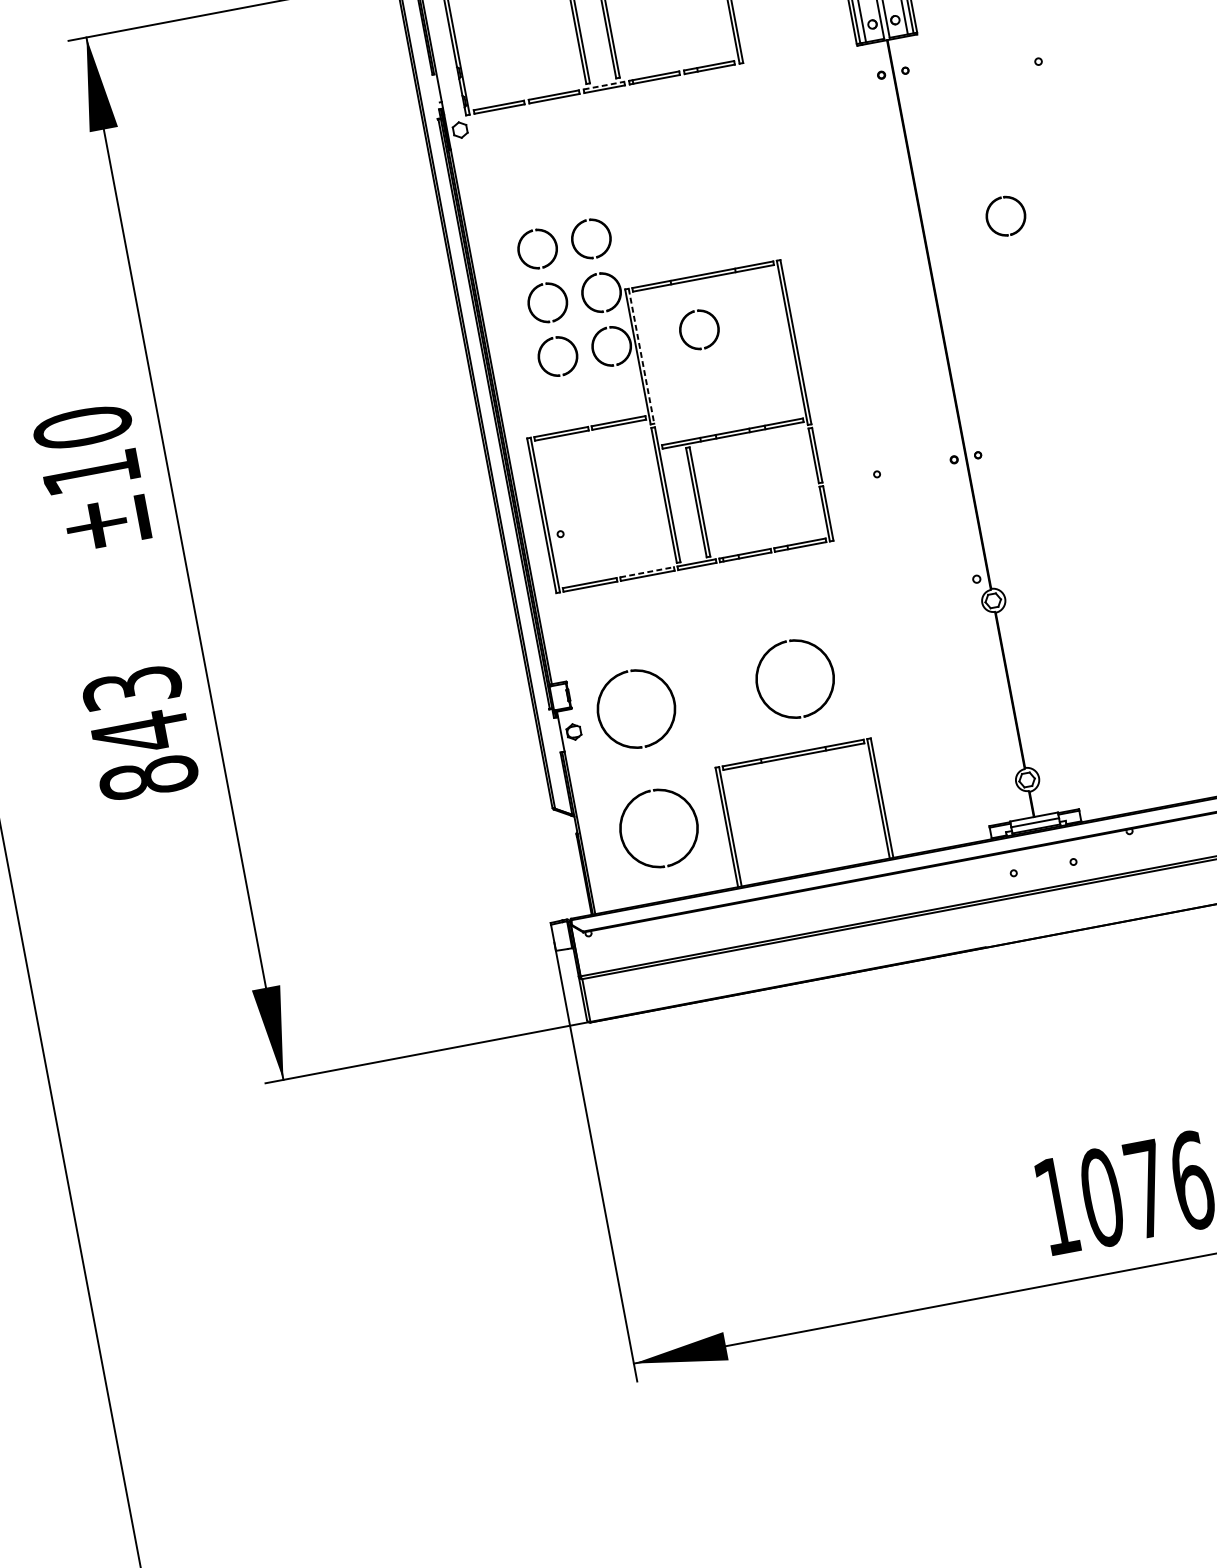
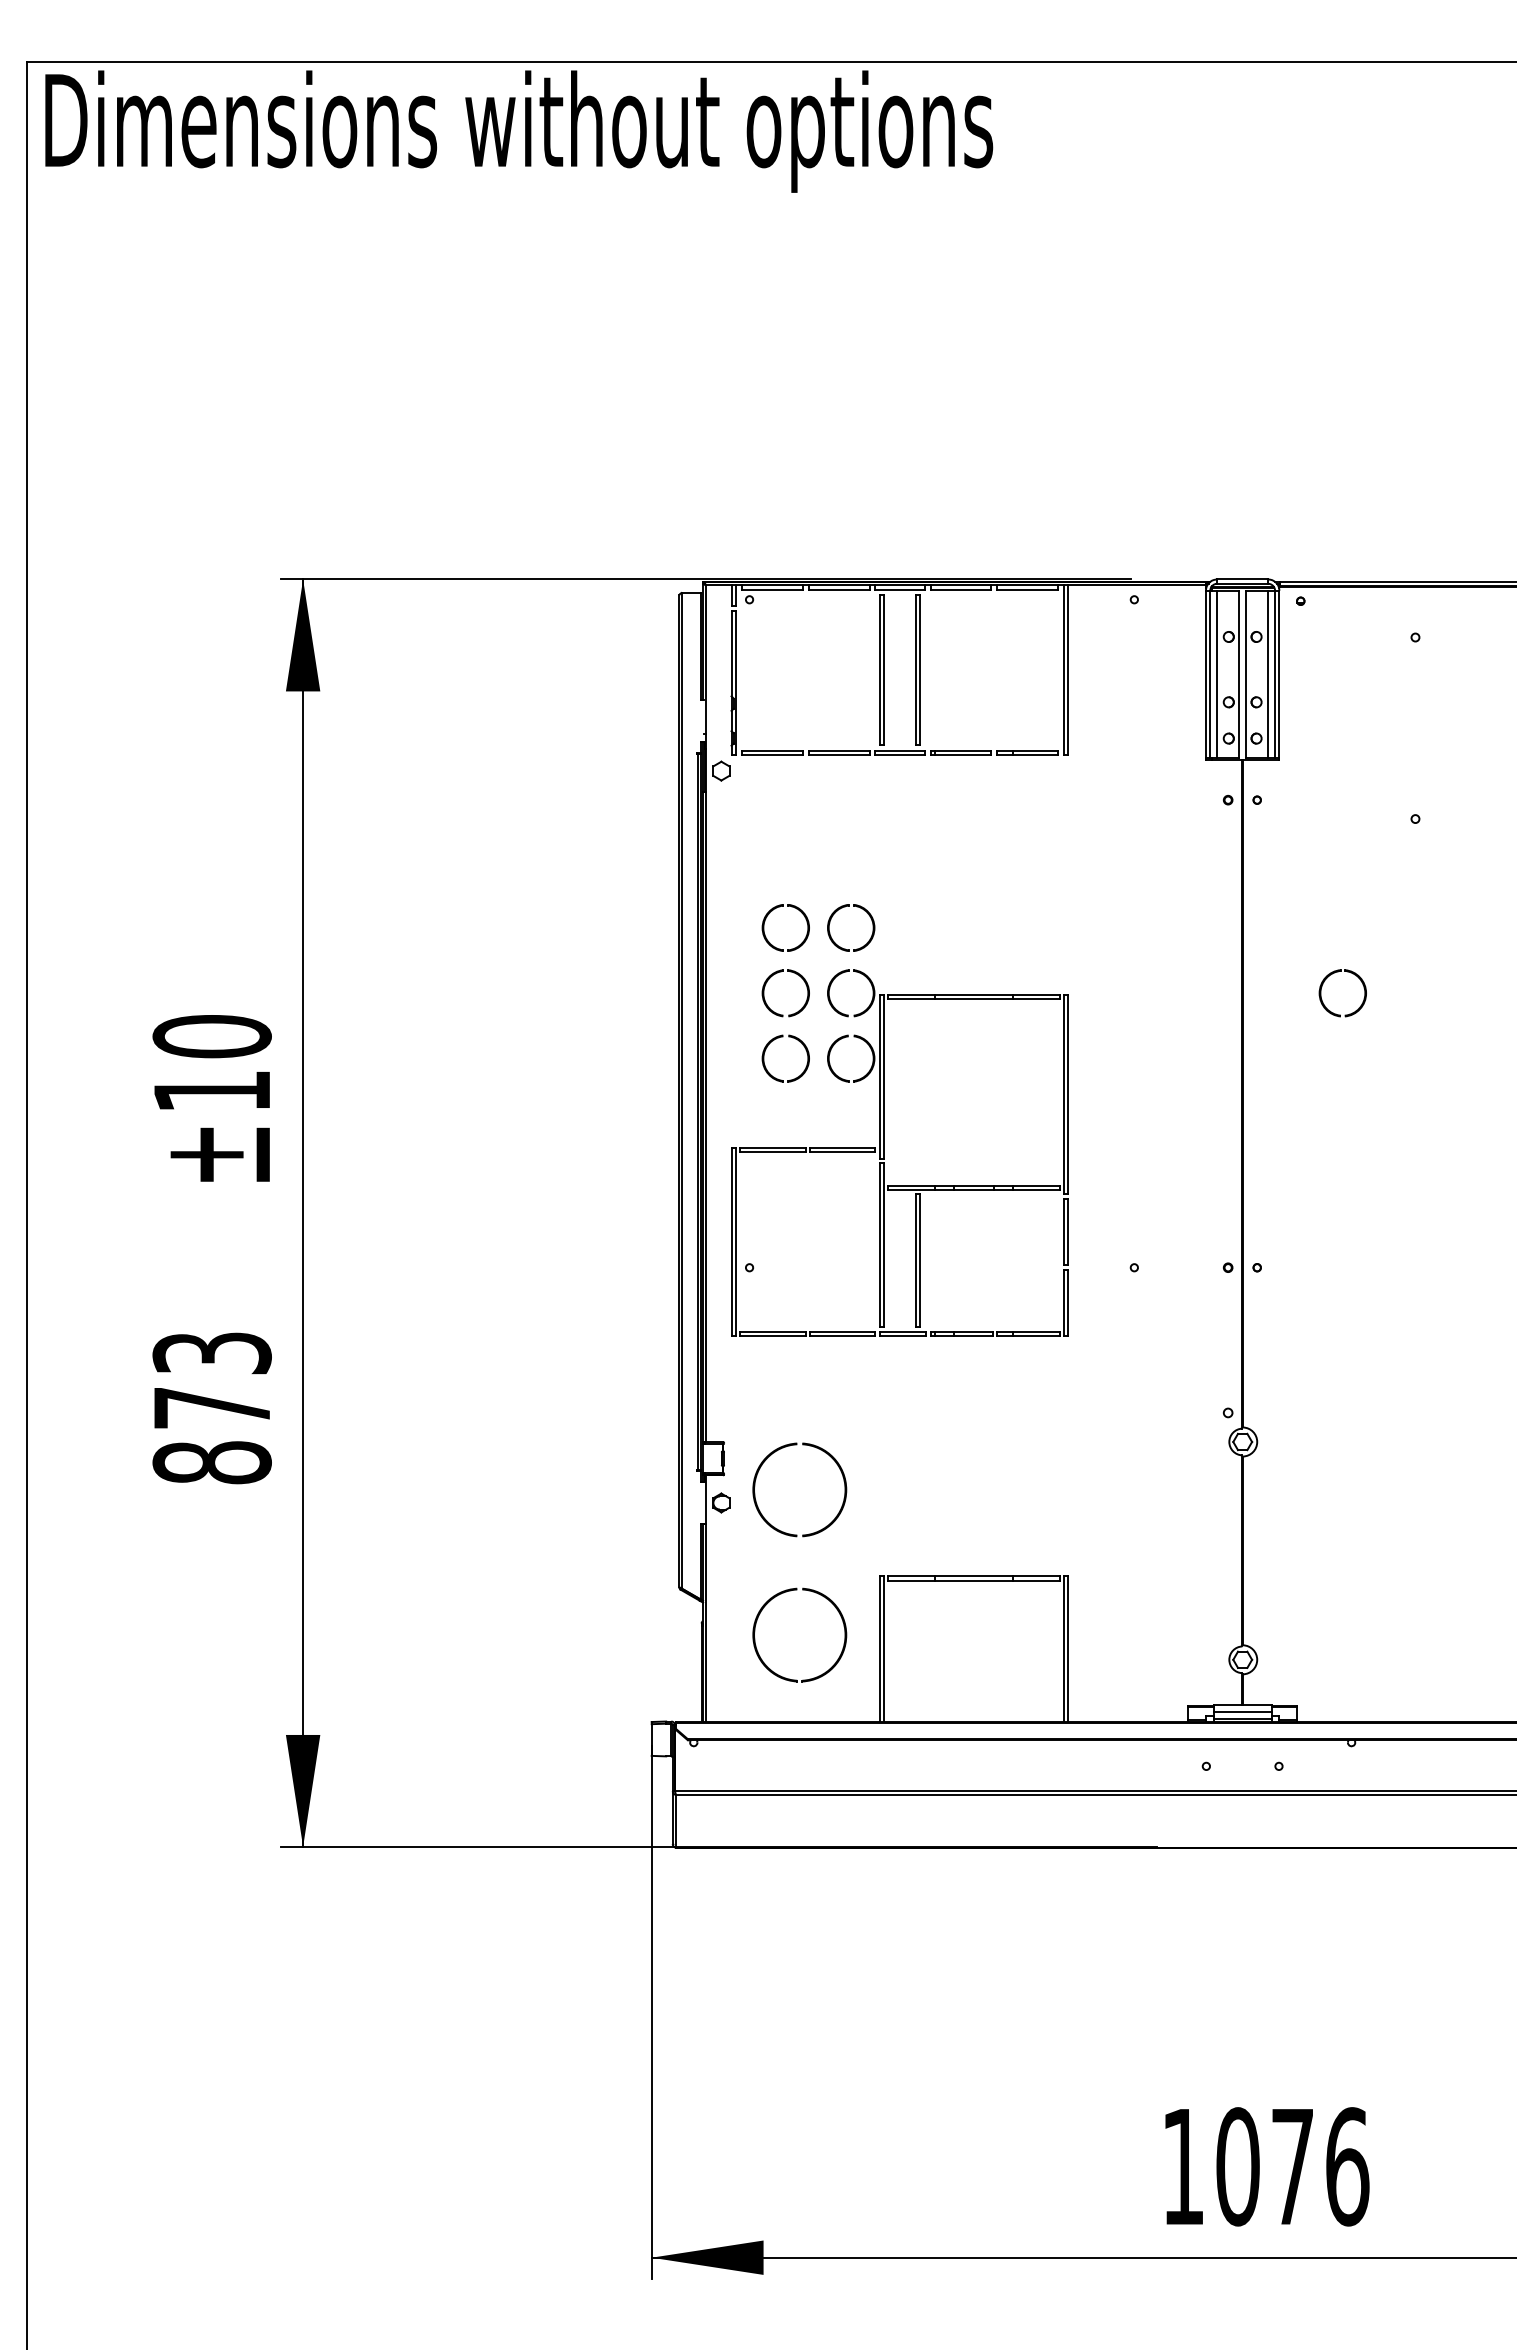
line: (603, 85) -> (899, 750), dashed -> solid
part: (683, 322) -> (940, 1046), removed
line: (642, 356) -> (884, 1077), dashed -> solid
line: (646, 572) -> (842, 1331), dashed -> solid
part: (763, 659) -> (960, 1459), removed
text: (139, 733) -> (211, 1408), 843 -> 873

